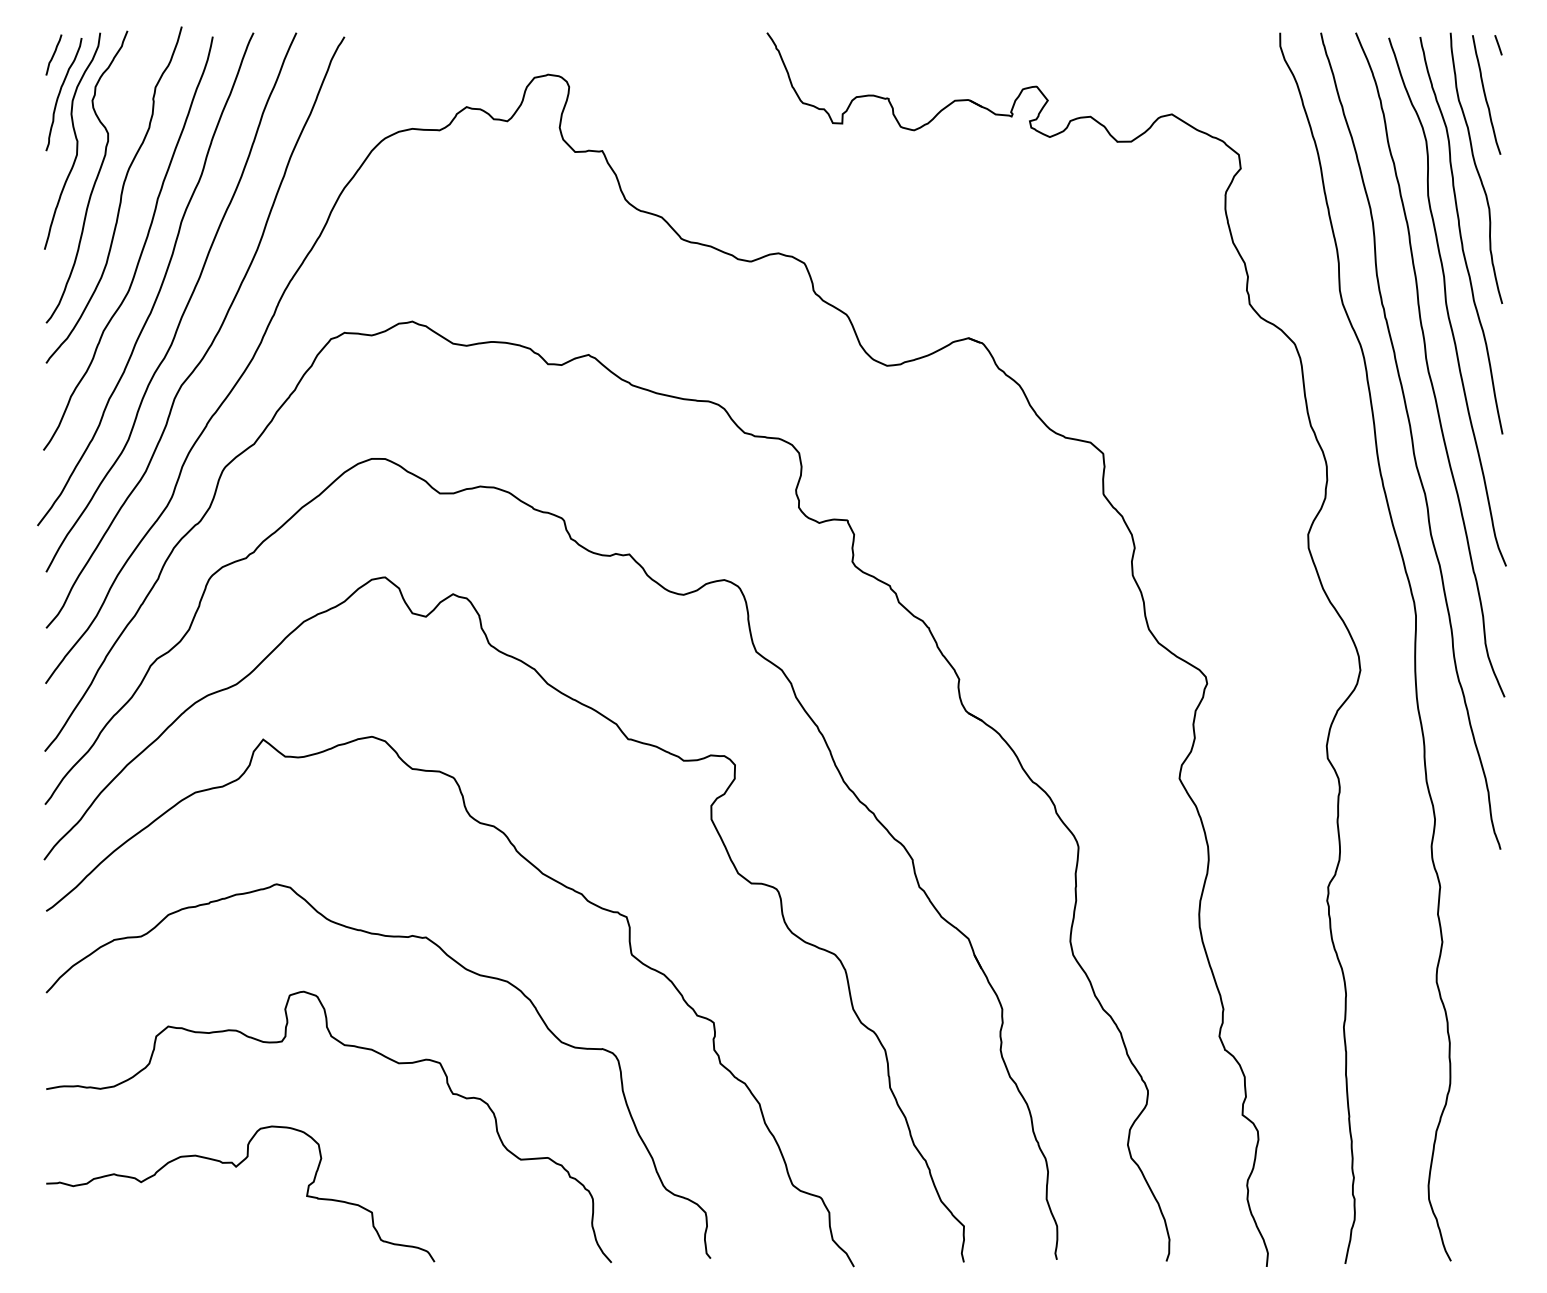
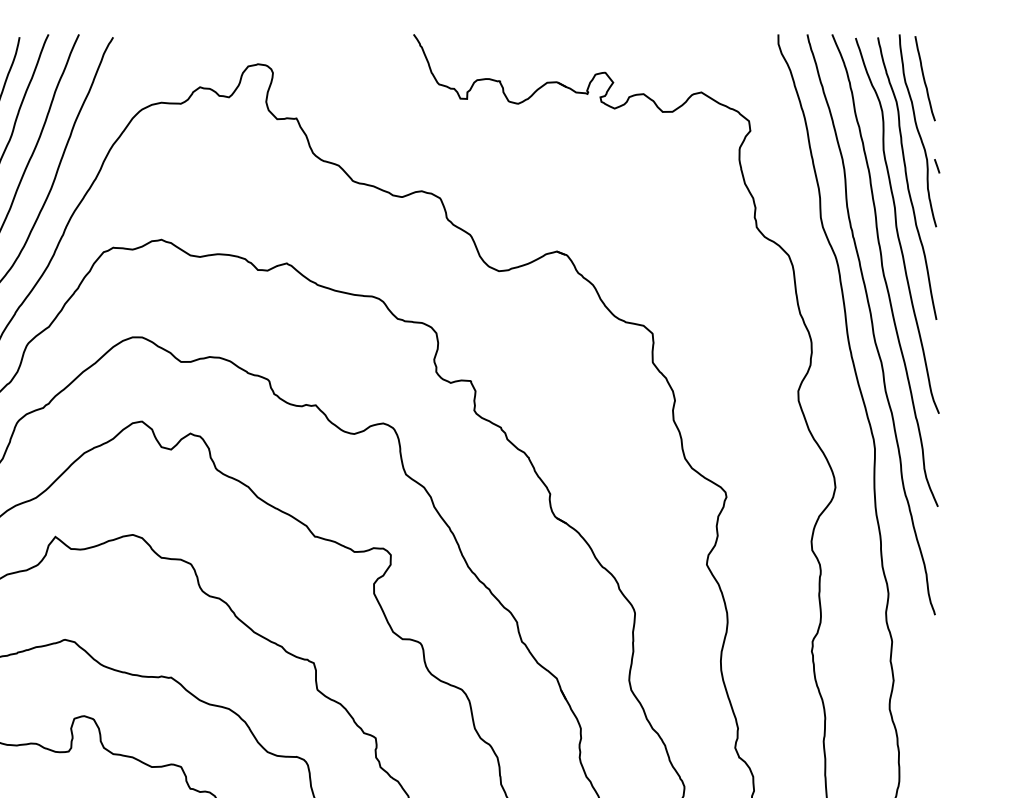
line: (1498, 45) -> (937, 166), moved

